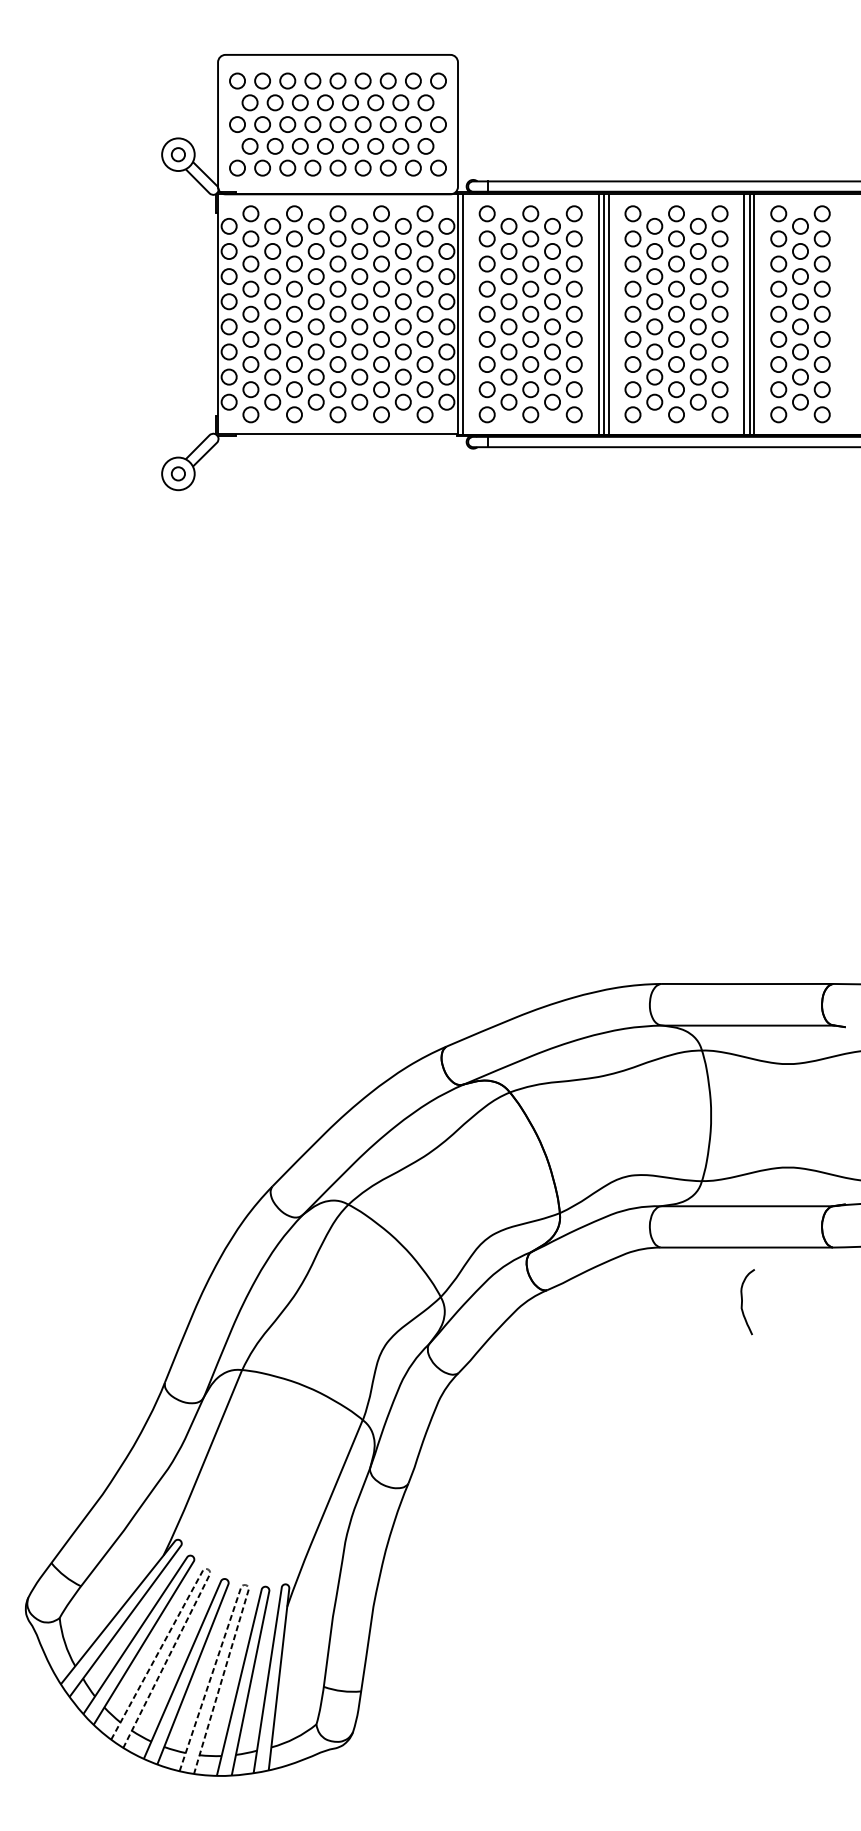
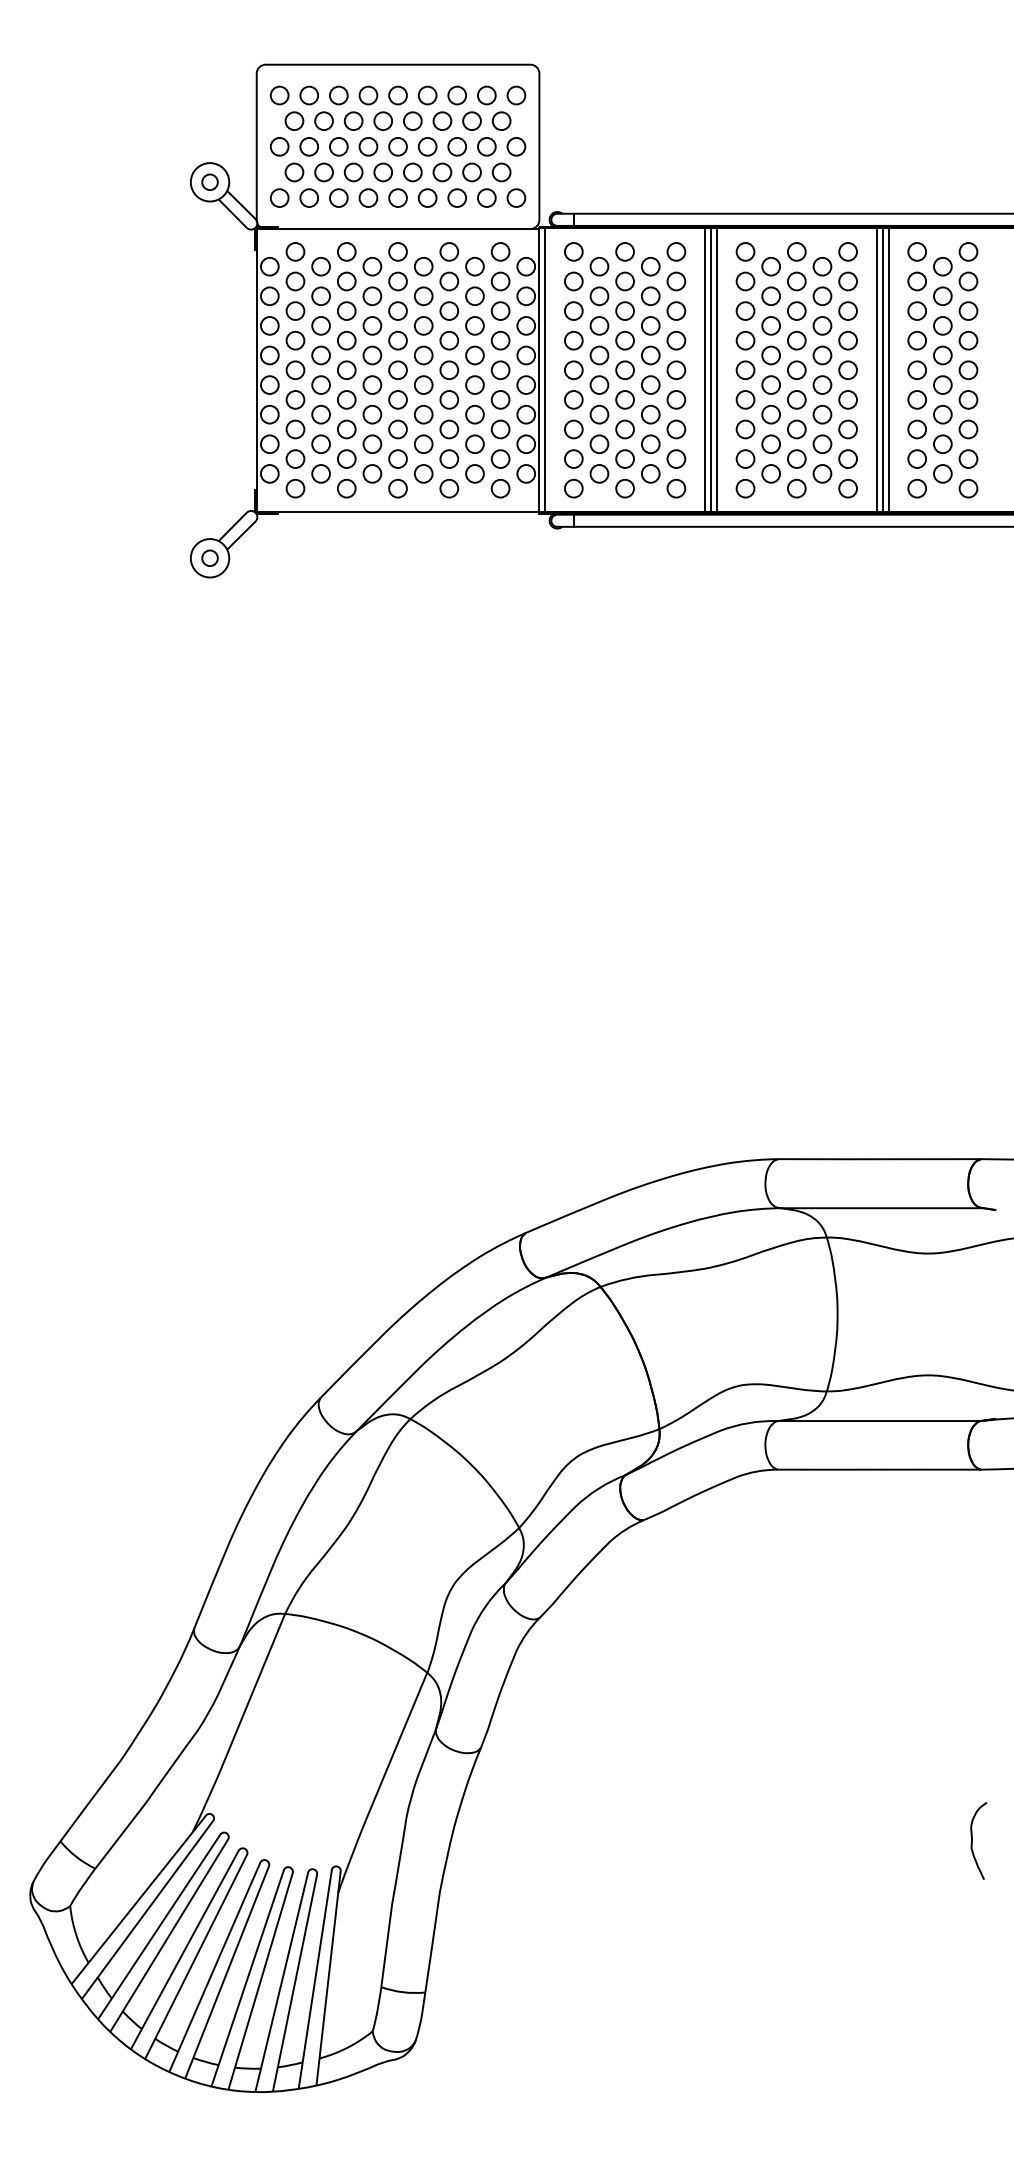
curve: (742, 1301) -> (972, 1840), moved
line: (208, 1570) -> (245, 1849), dashed -> solid
line: (245, 1585) -> (289, 1867), dashed -> solid

